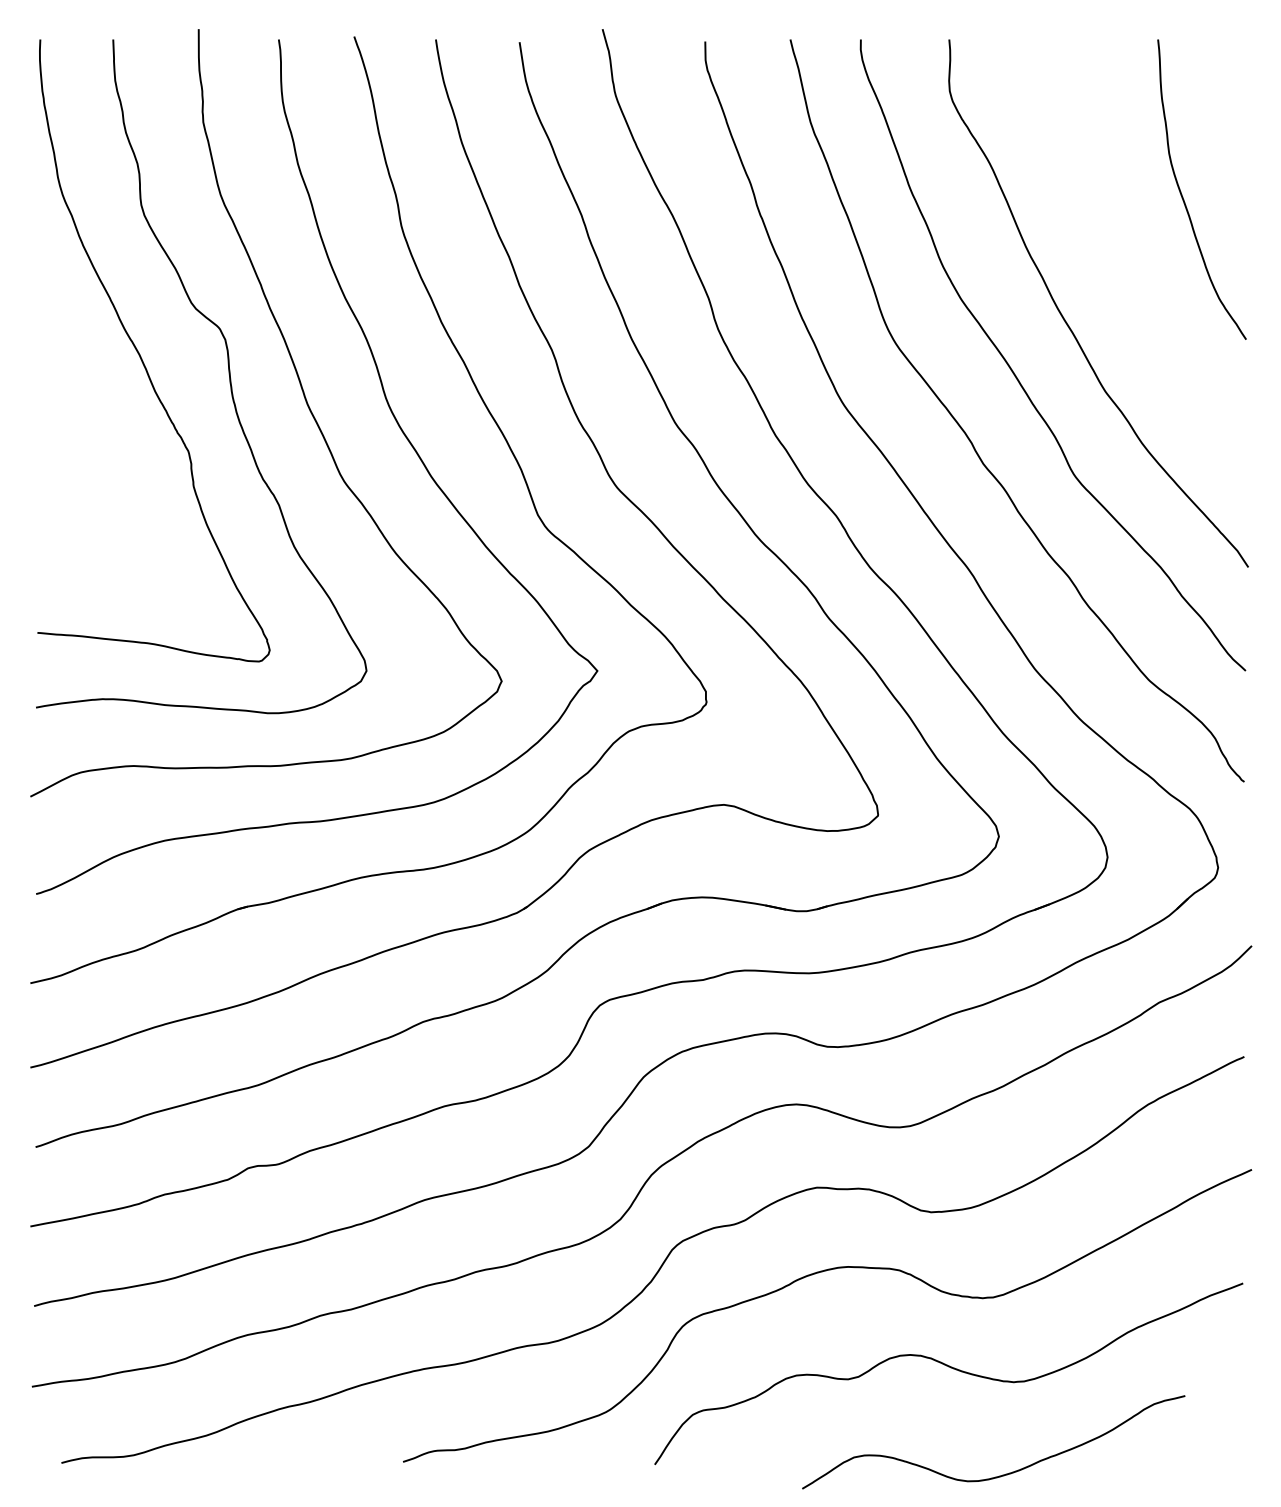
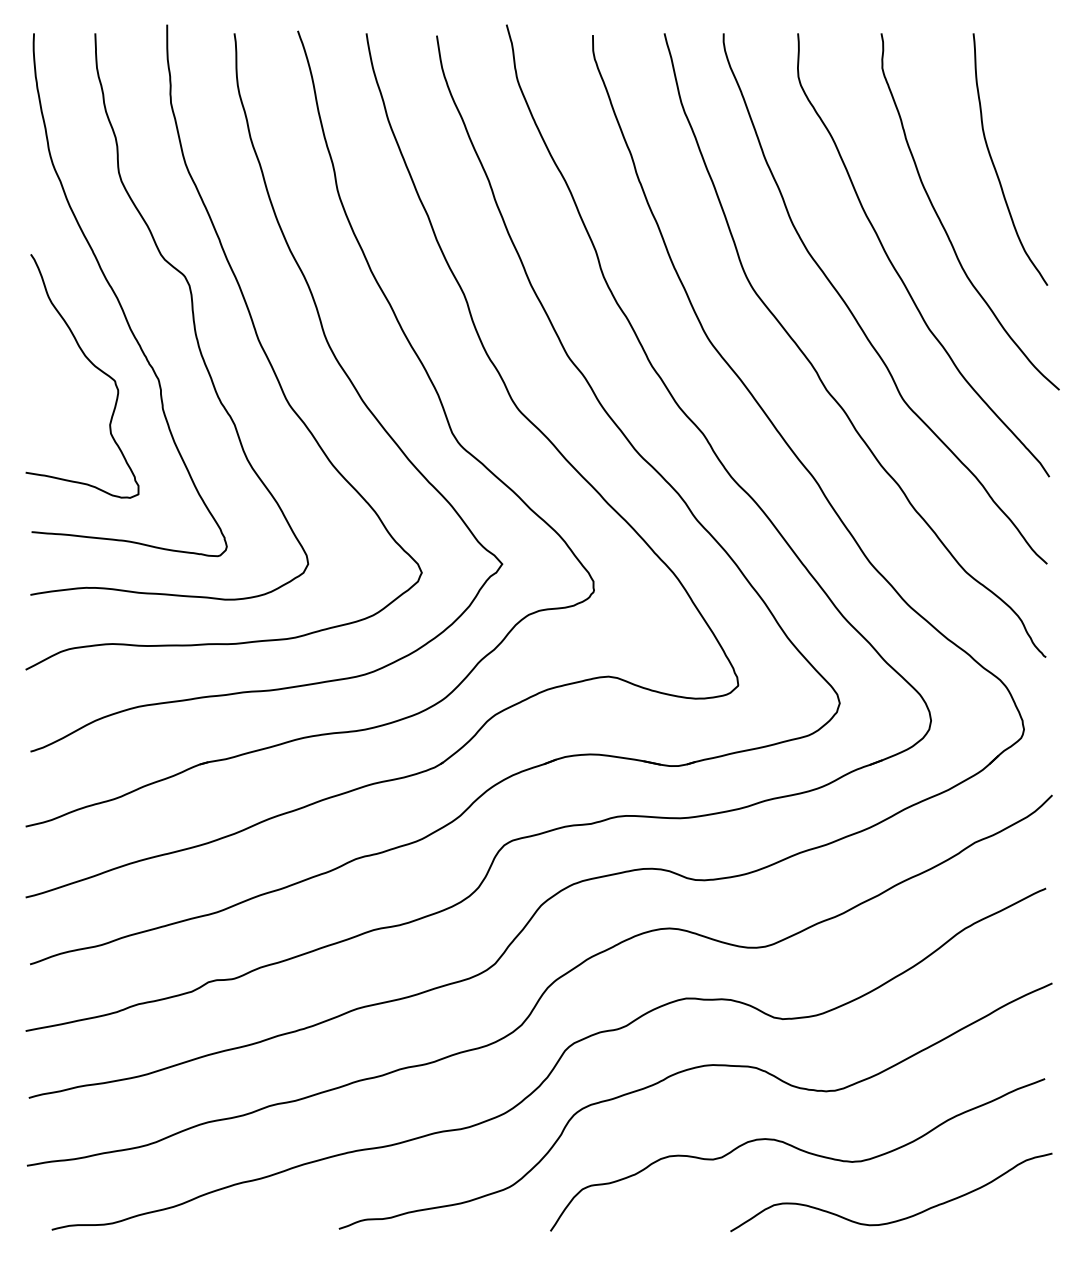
curve: (1122, 266) -> (943, 224), added
curve: (109, 434) -> (92, 365), added
curve: (1005, 1473) -> (901, 1218), moved

